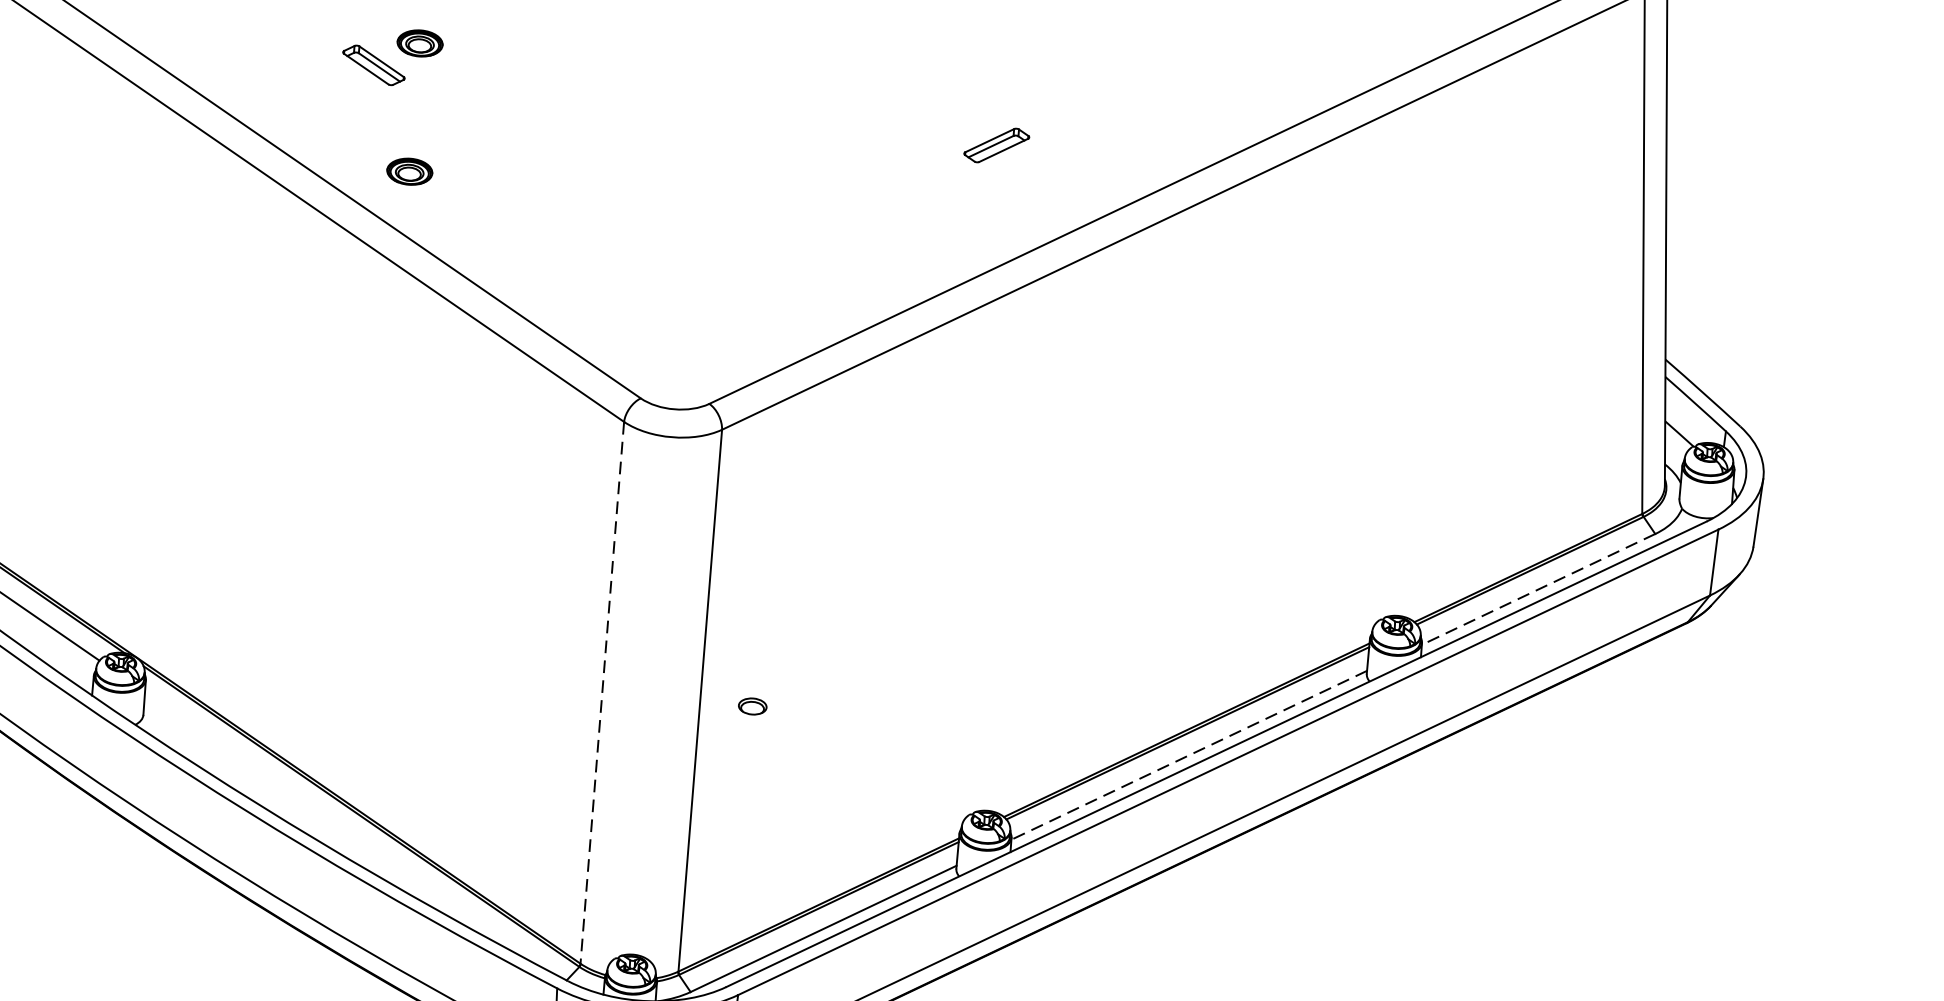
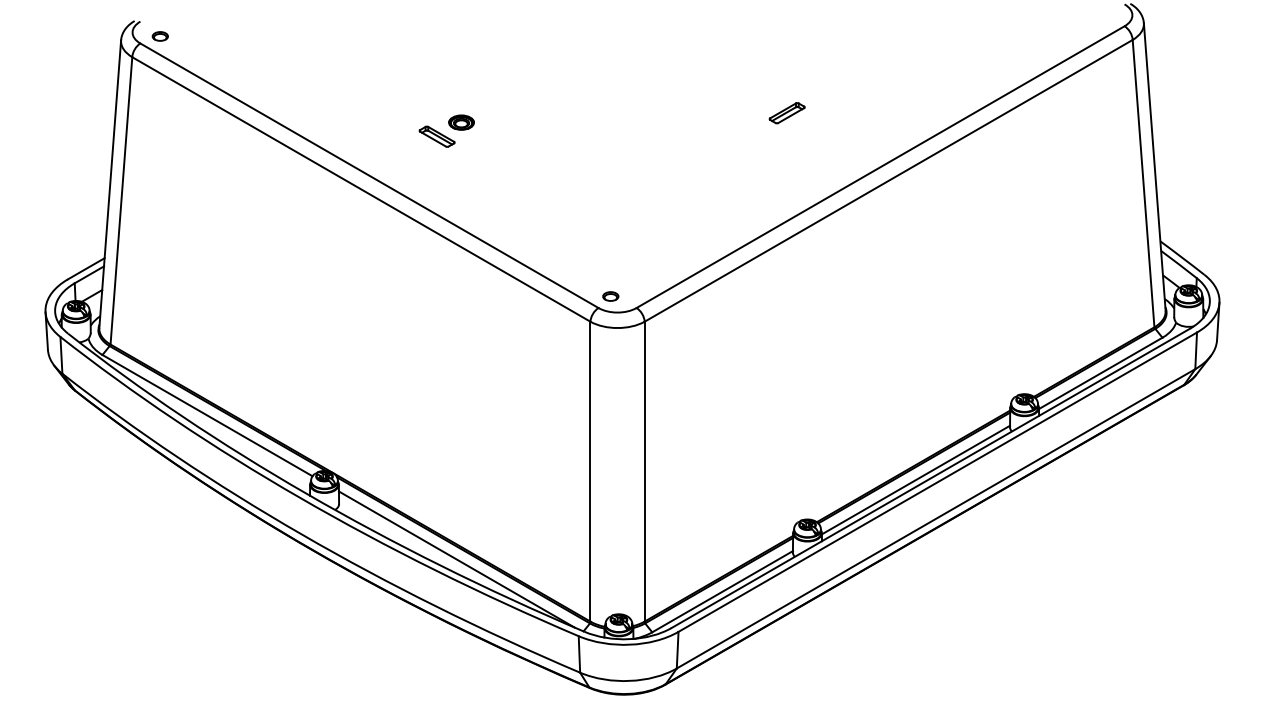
part: (995, 145) -> (786, 113), moved
part: (409, 171) -> (461, 193), removed
line: (1538, 589) -> (1100, 373), dashed -> solid
line: (602, 692) -> (590, 471), dashed -> solid
part: (752, 706) -> (610, 296), moved
line: (1188, 756) -> (915, 480), dashed -> solid
line: (347, 832) -> (456, 559), added

